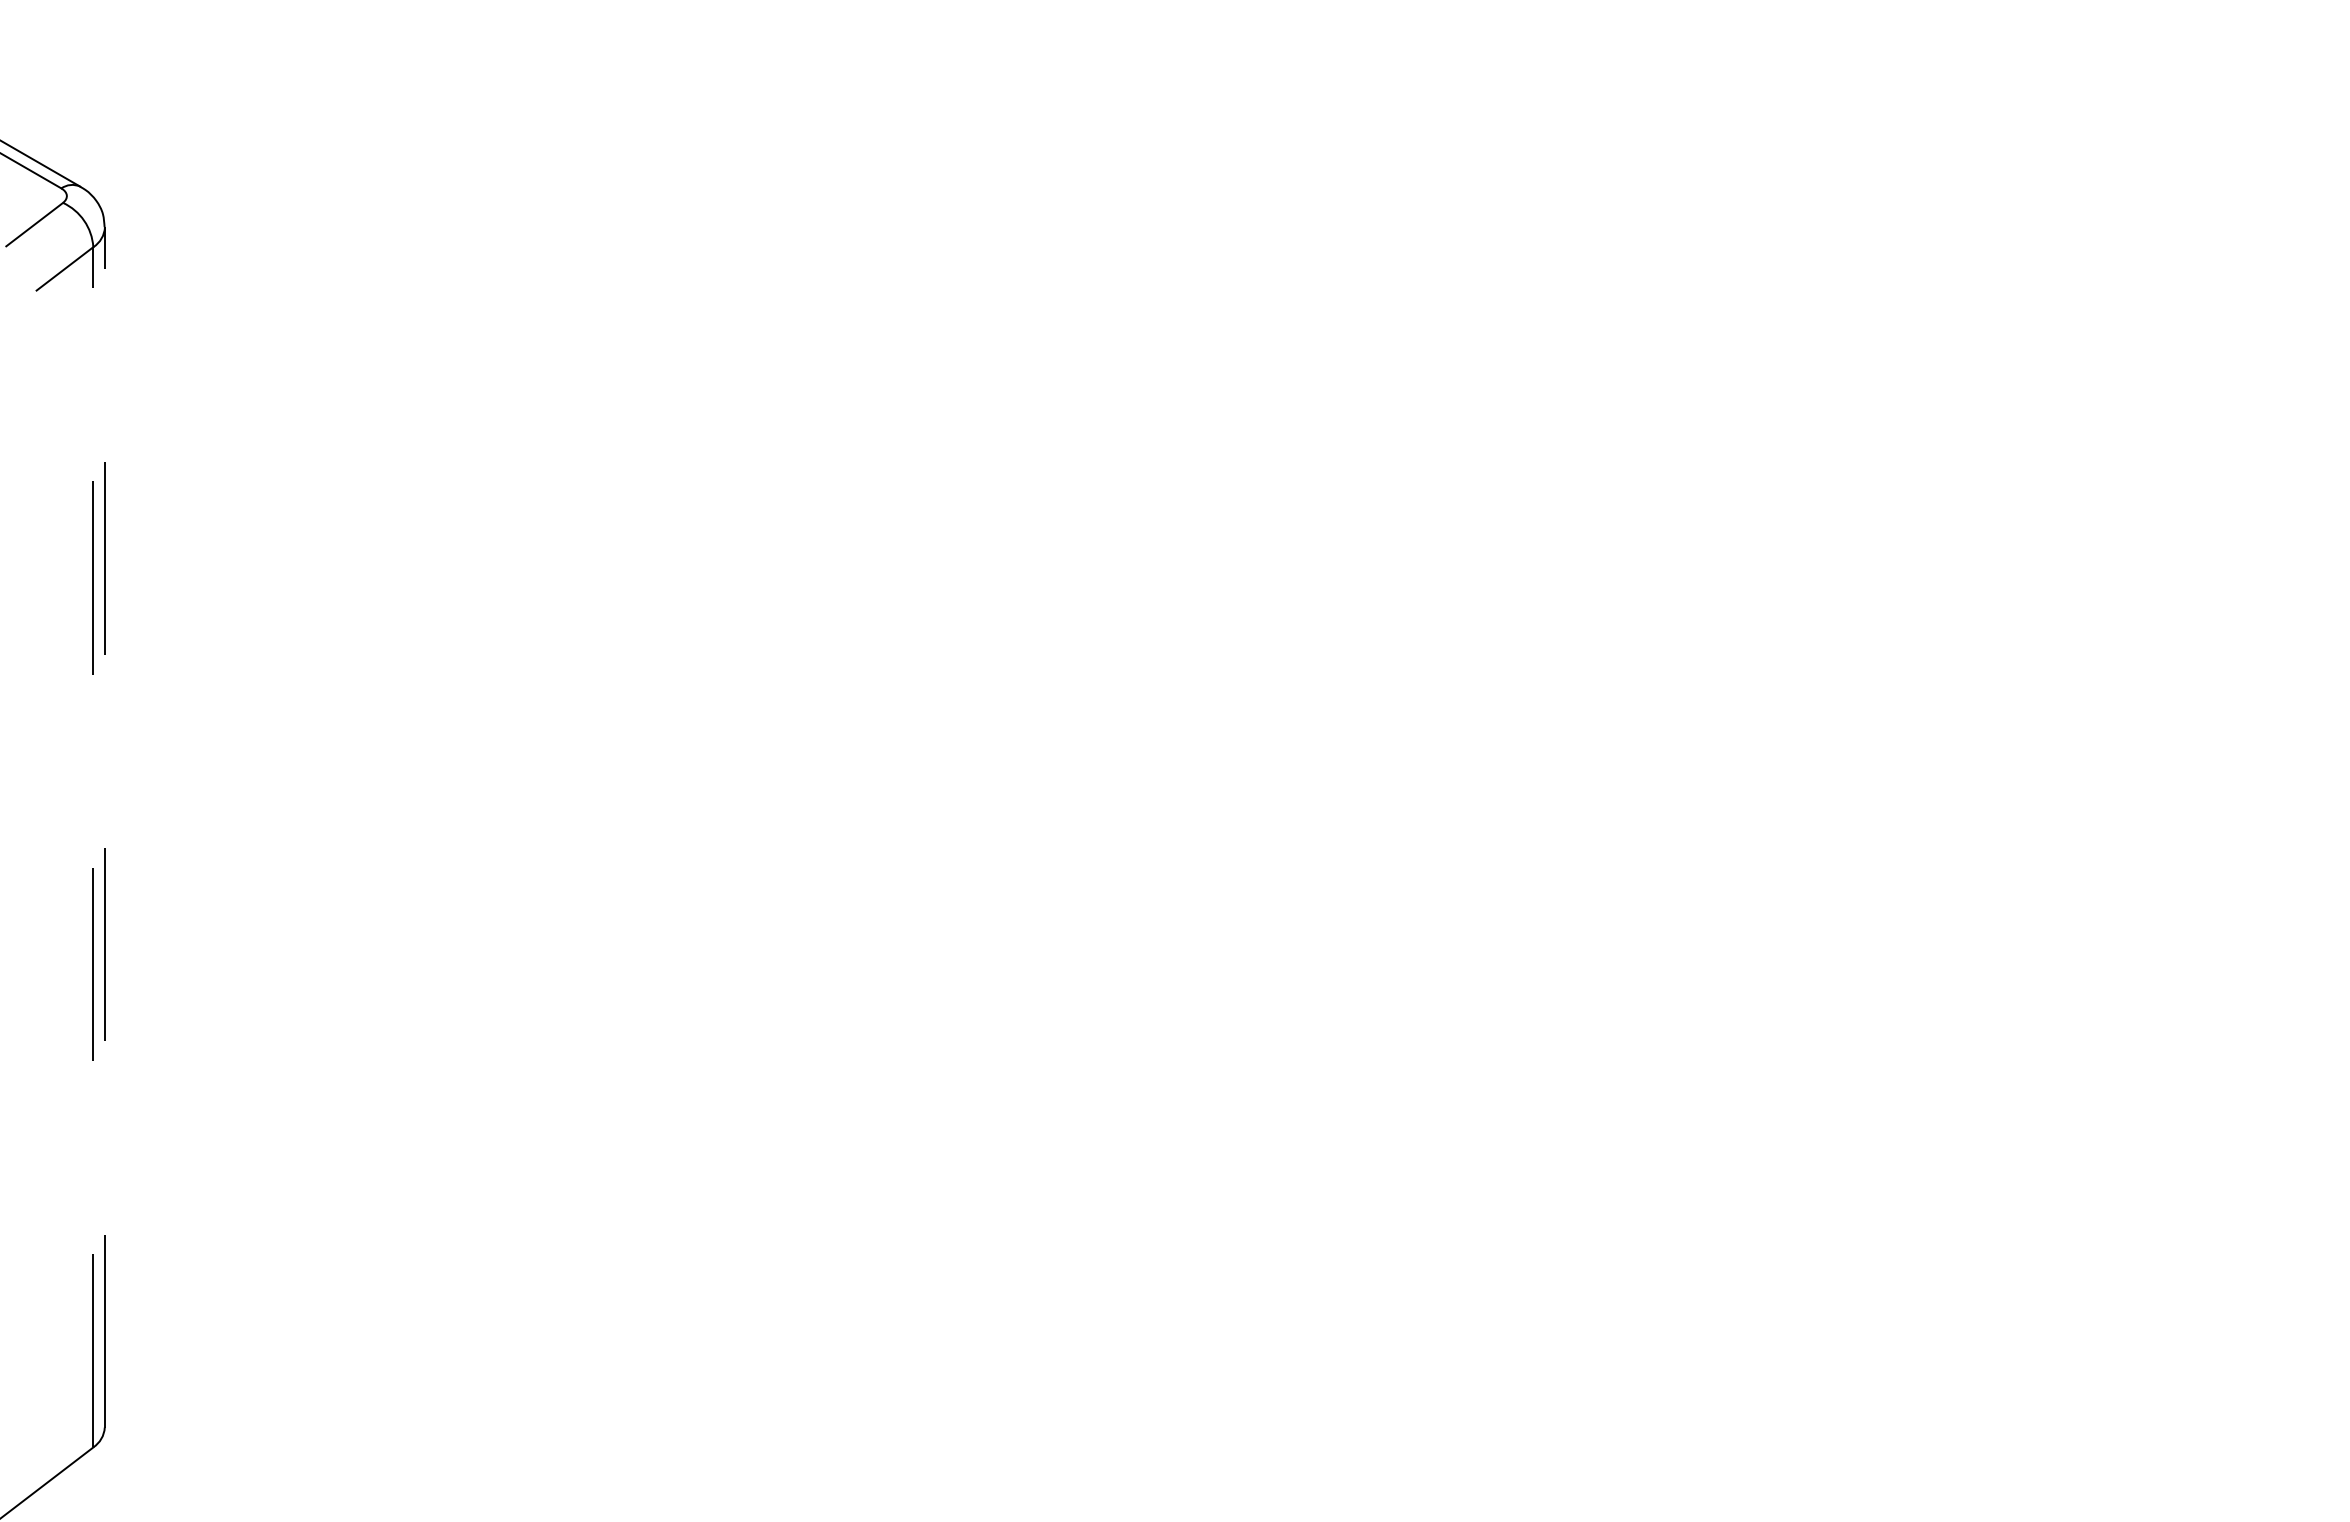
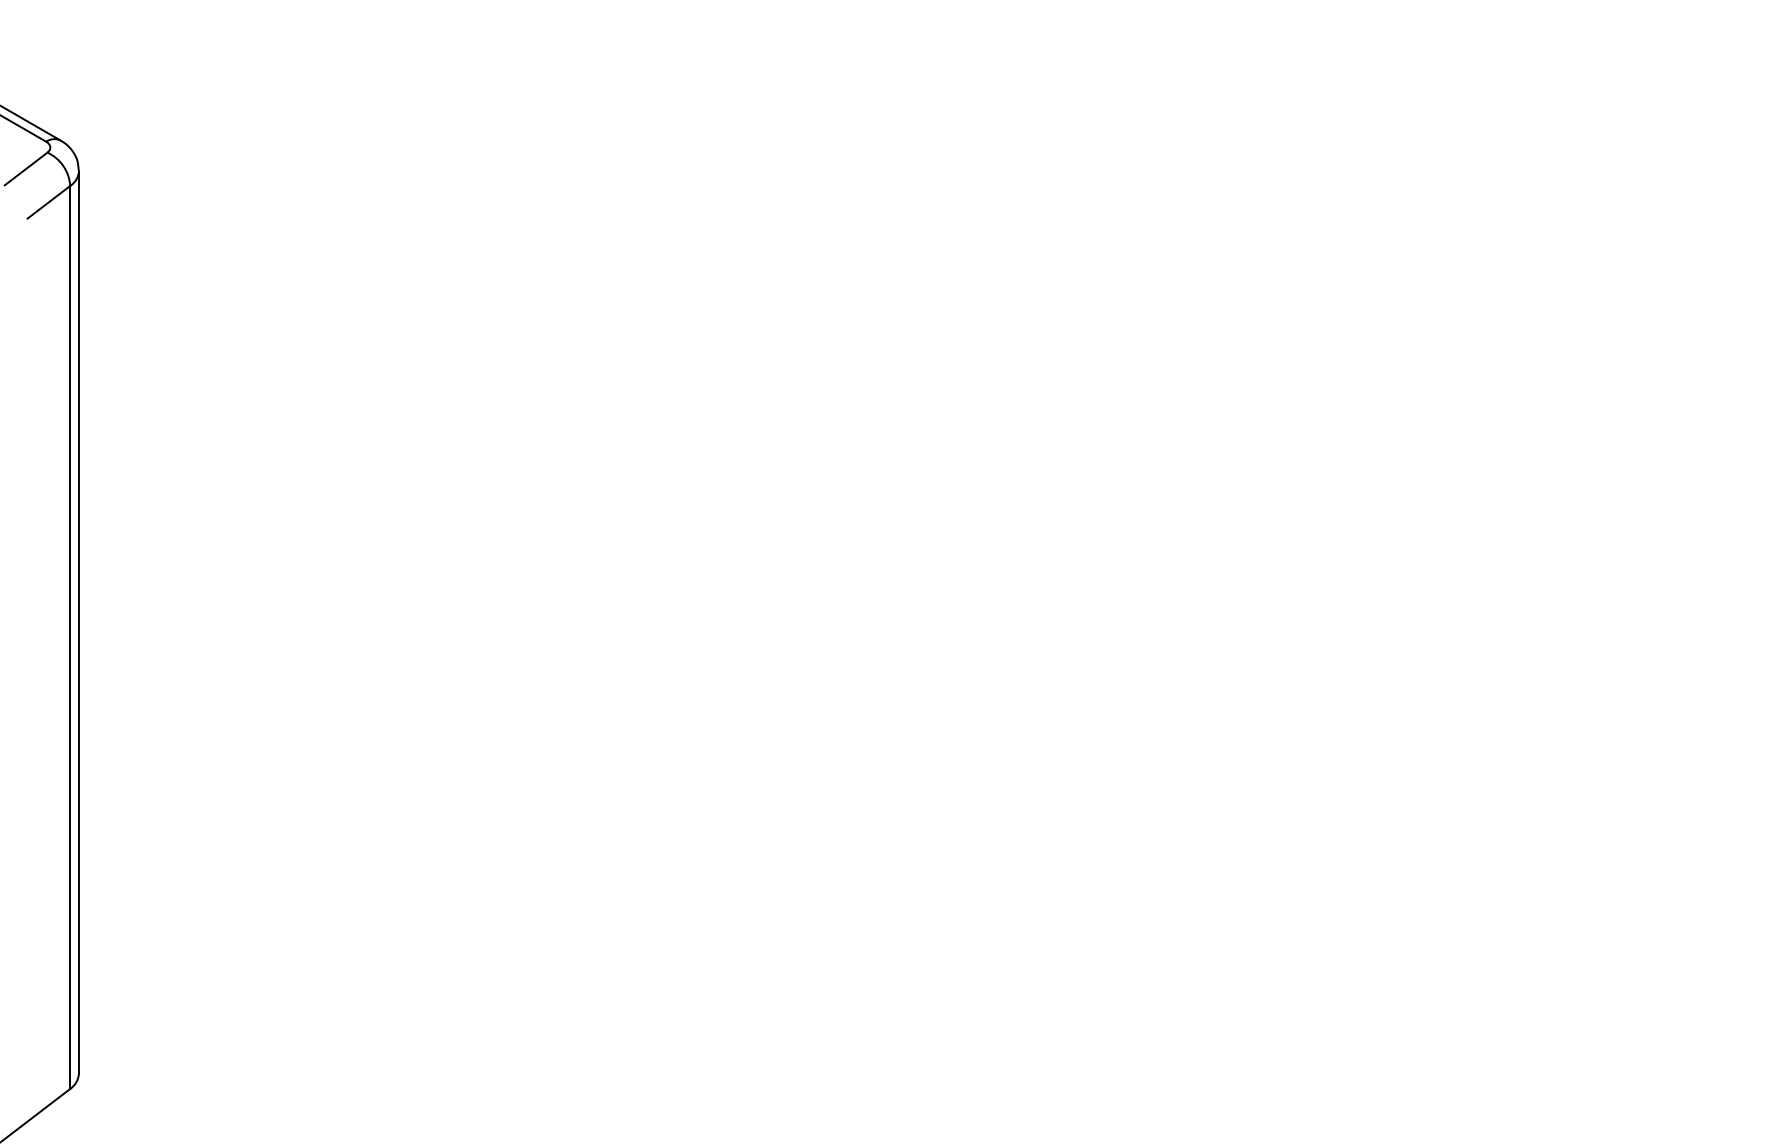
line: (105, 826) -> (79, 621), dashed -> solid
line: (93, 846) -> (70, 636), dashed -> solid

